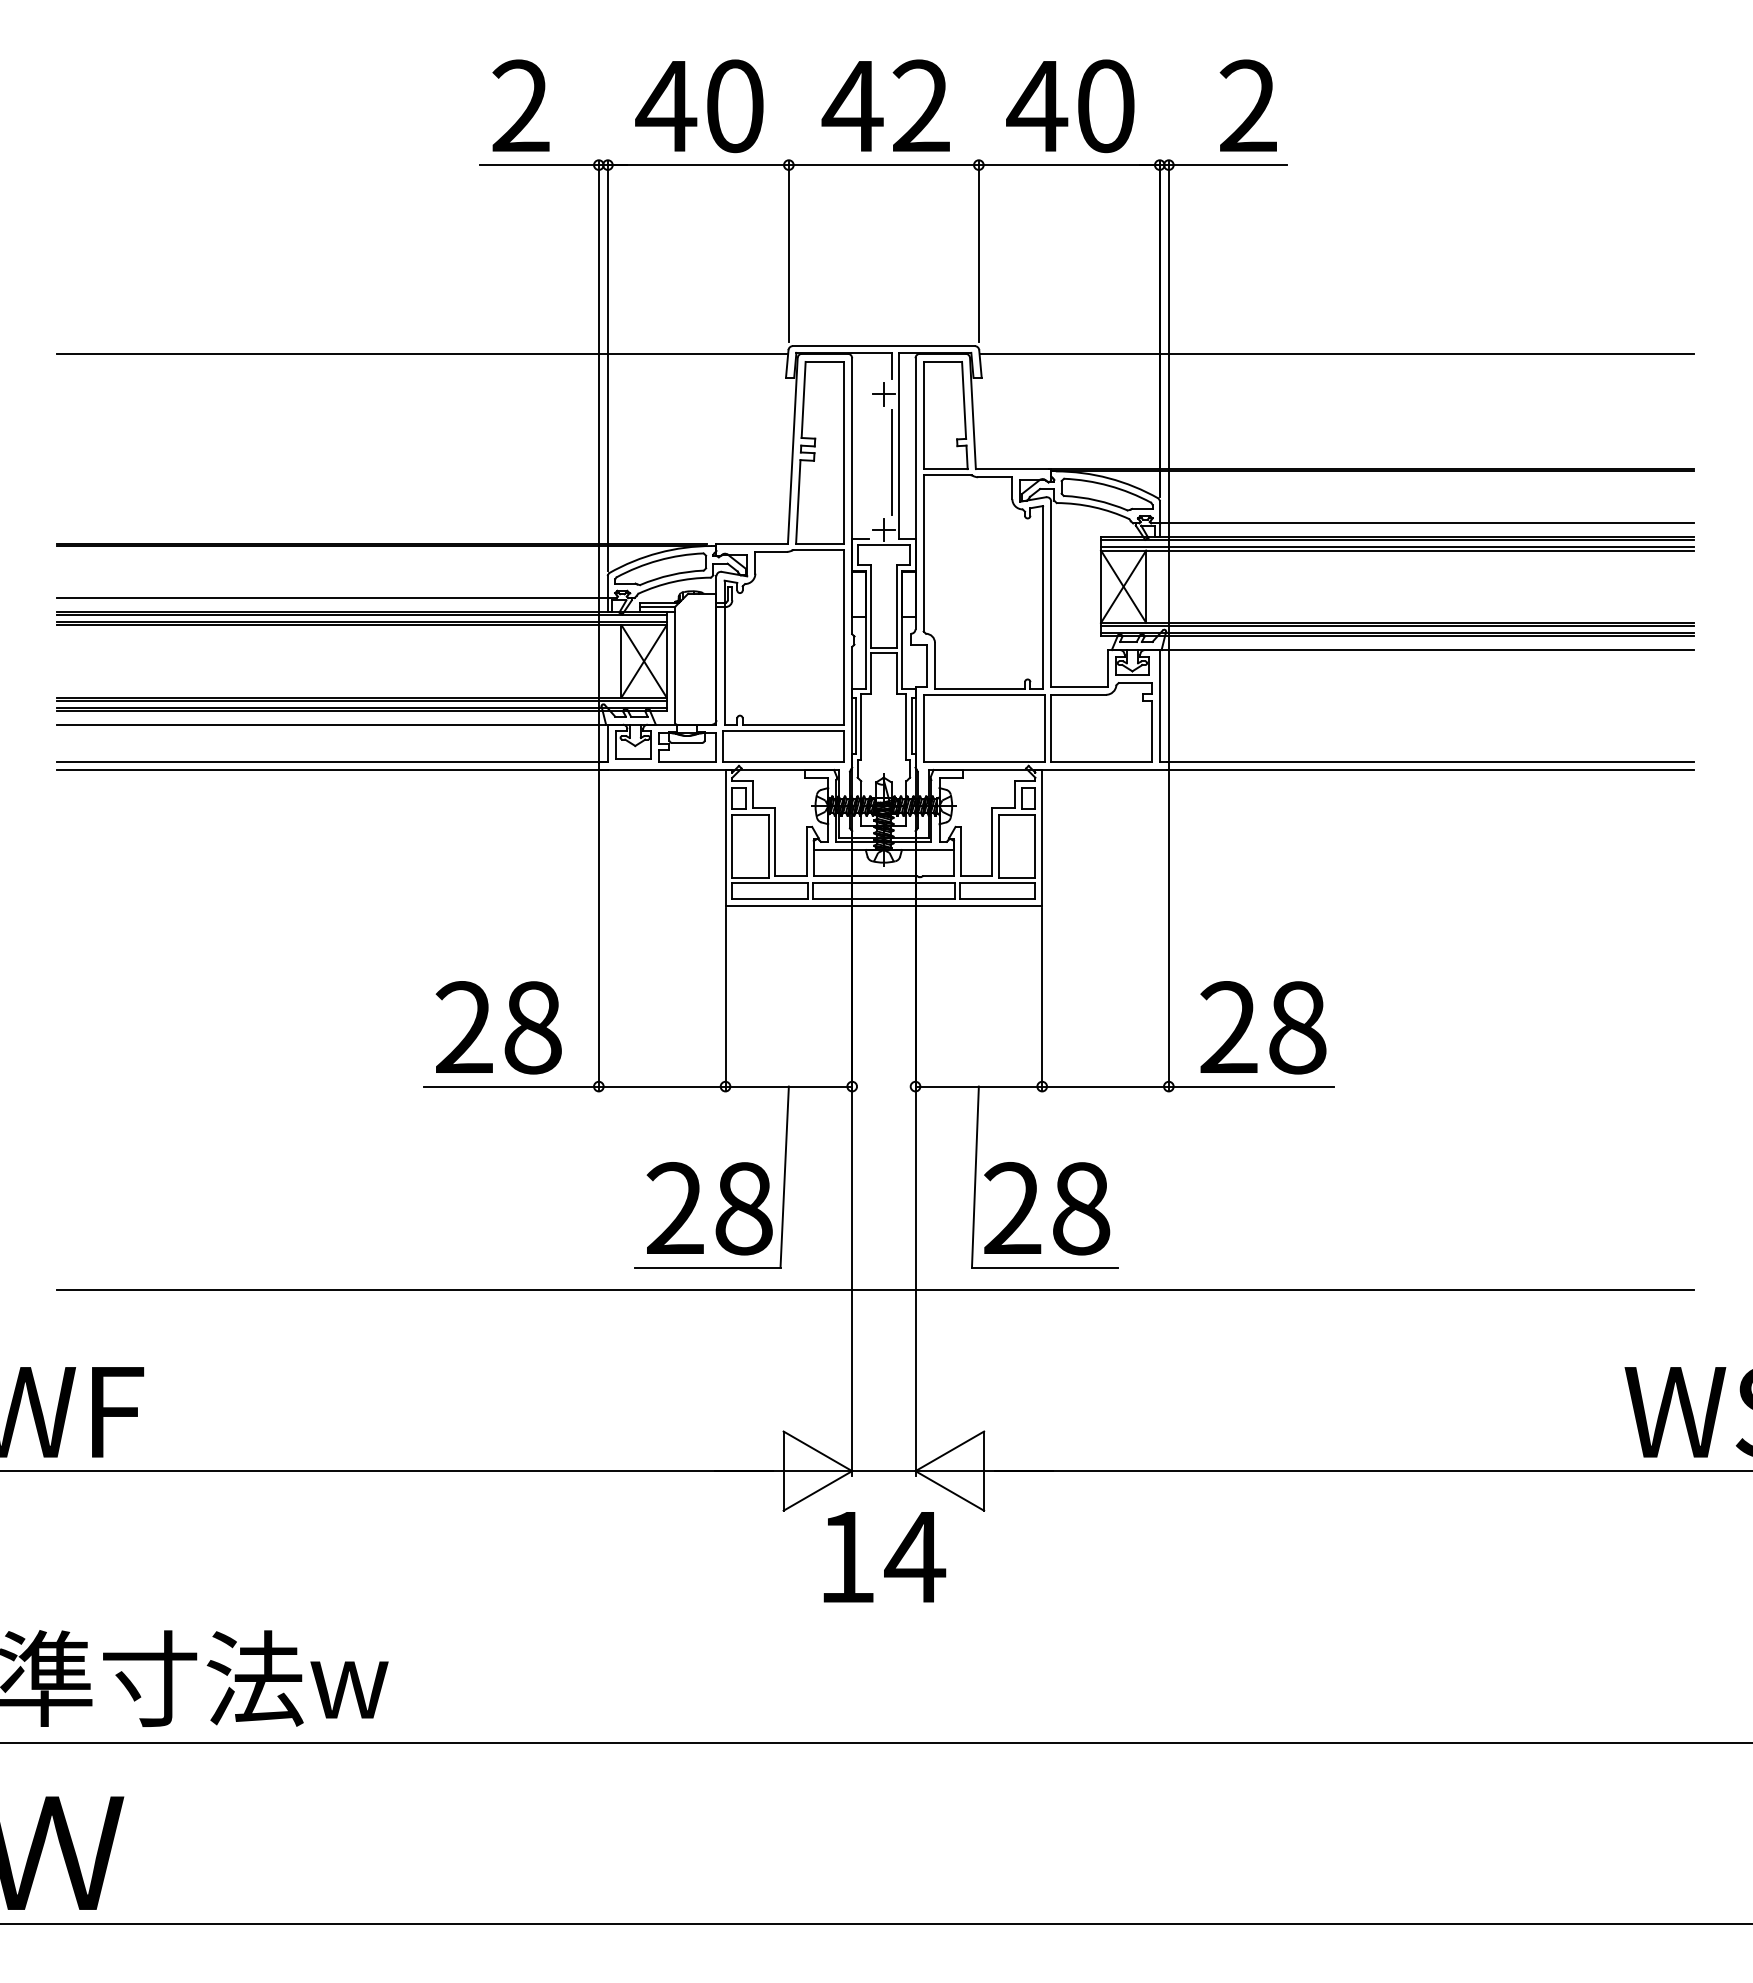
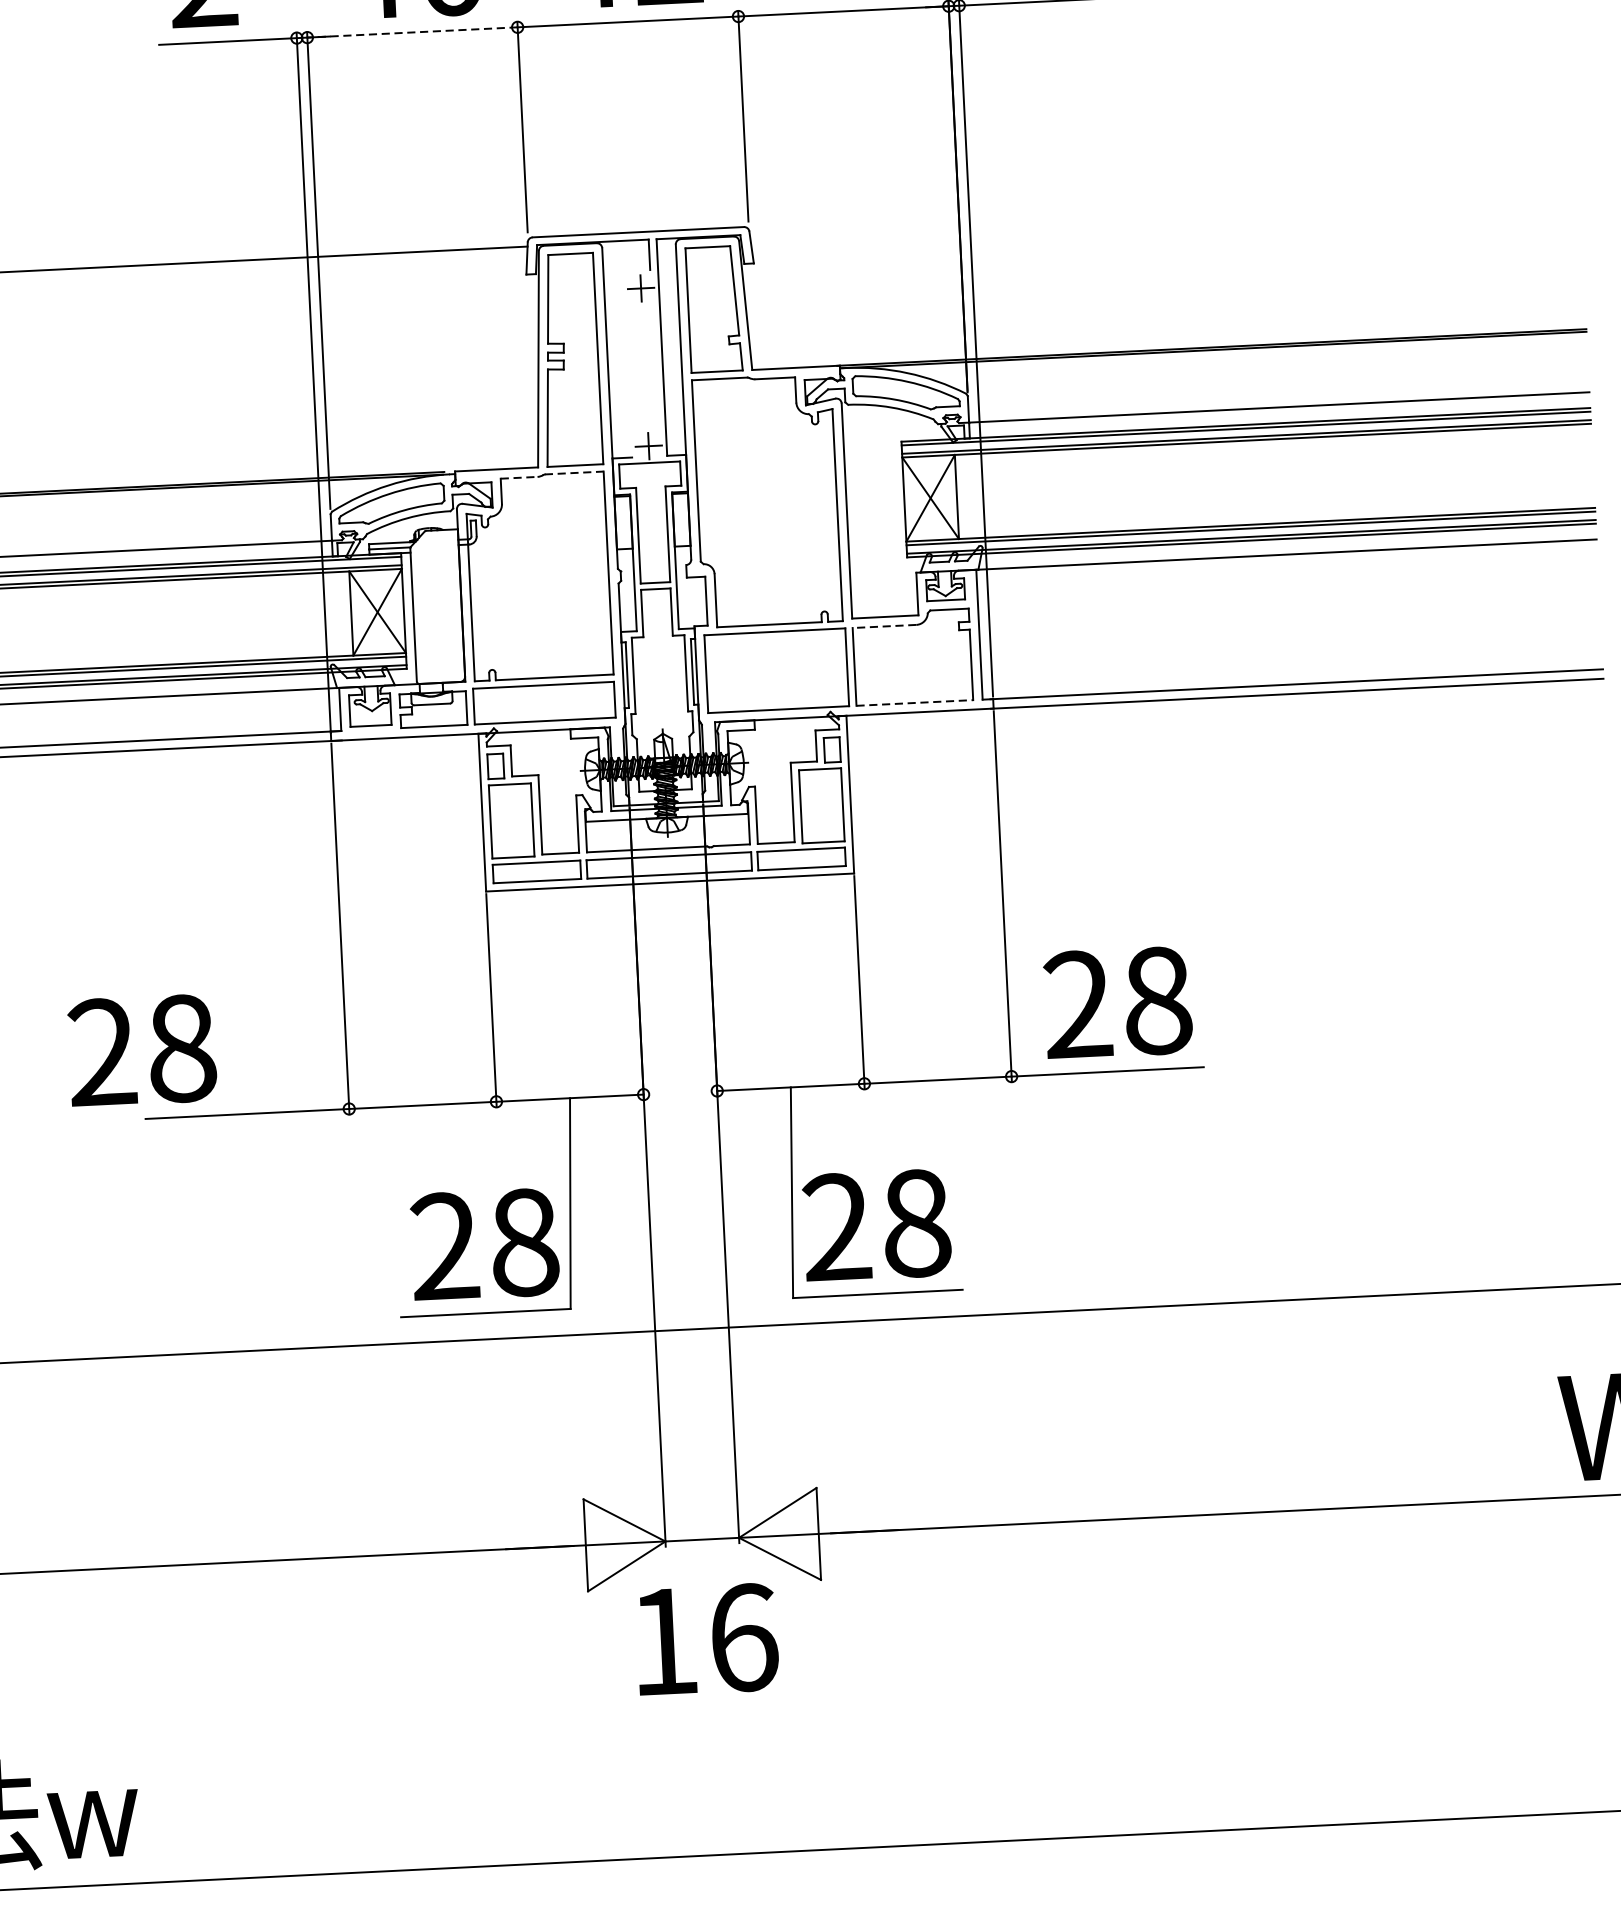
line: (697, 165) -> (411, 32), solid -> dashed
line: (1336, 353) -> (1164, 215), removed
line: (892, 462) -> (654, 367), removed
line: (819, 550) -> (575, 473), solid -> dashed
line: (771, 551) -> (519, 477), solid -> dashed
line: (1078, 694) -> (884, 626), solid -> dashed
line: (1101, 761) -> (914, 702), solid -> dashed
text: (498, 1027) -> (142, 1050), moved
text: (915, 1556) -> (743, 1637), 14 -> 16

